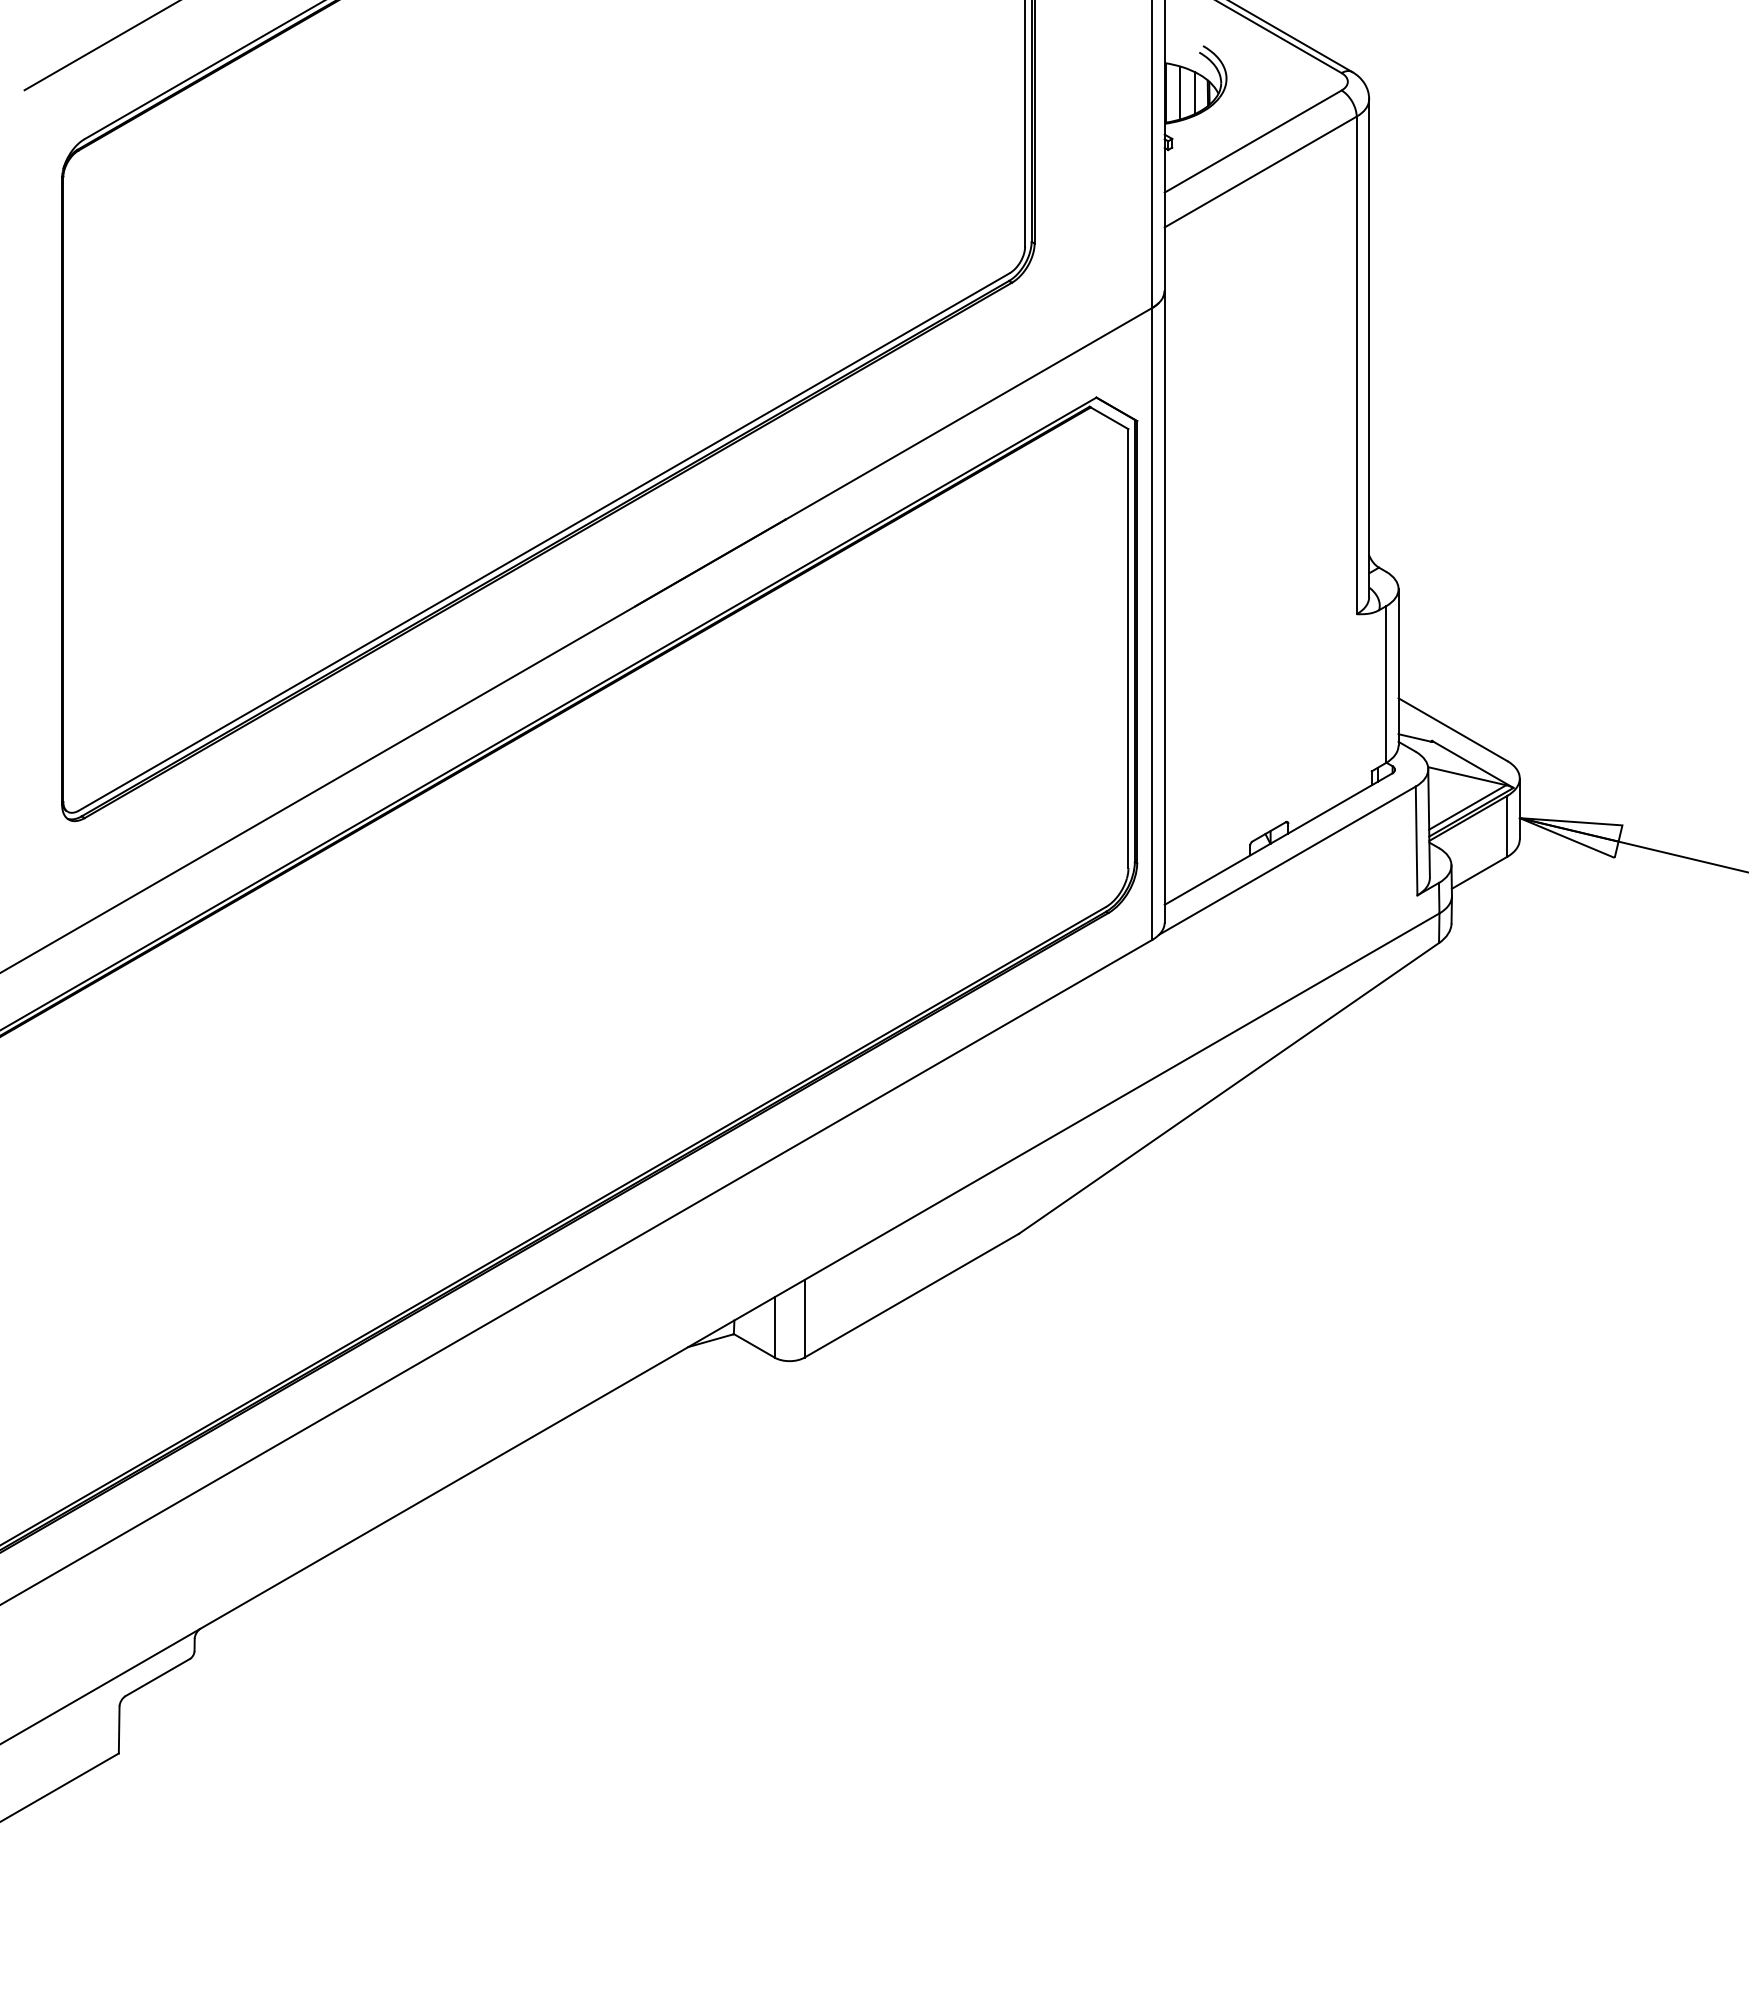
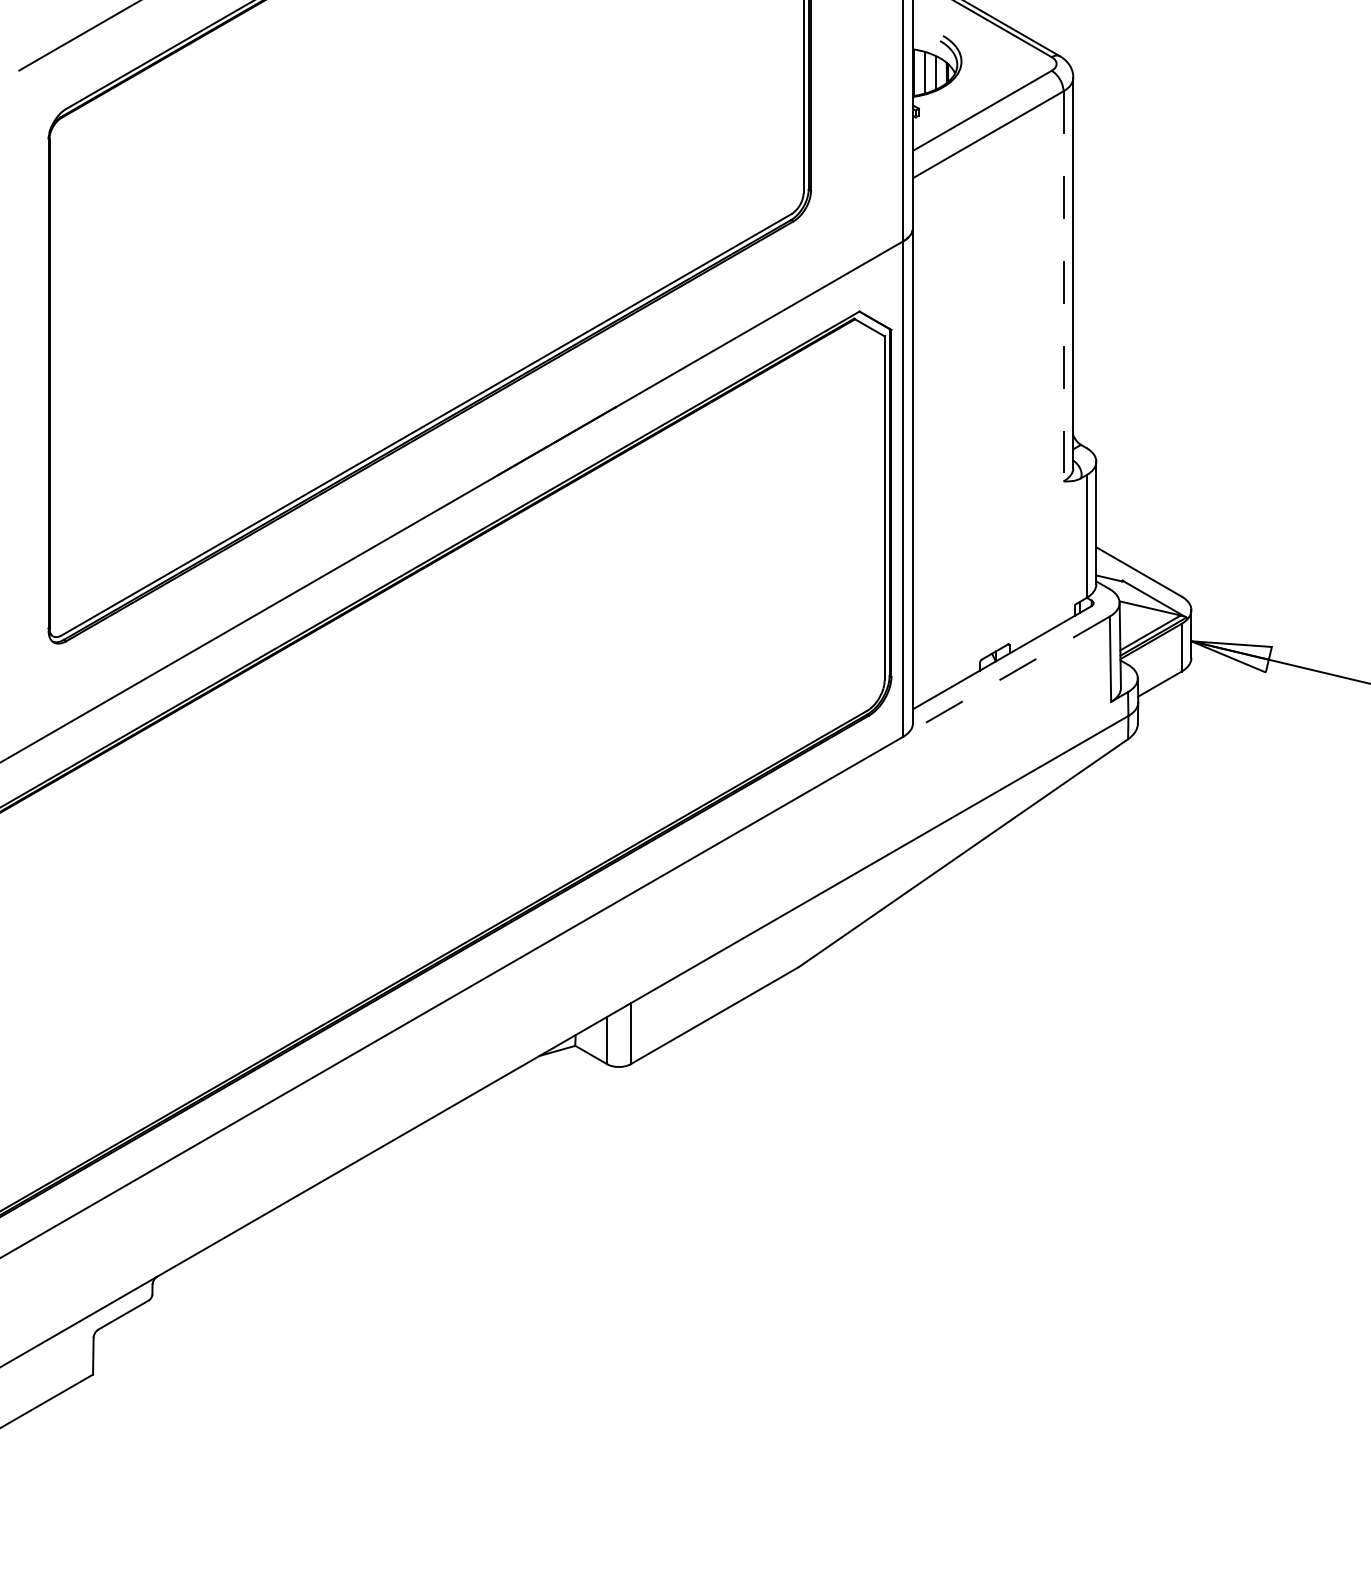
line: (1356, 365) -> (1063, 286), solid -> dashed
line: (1286, 860) -> (1008, 674), solid -> dashed

